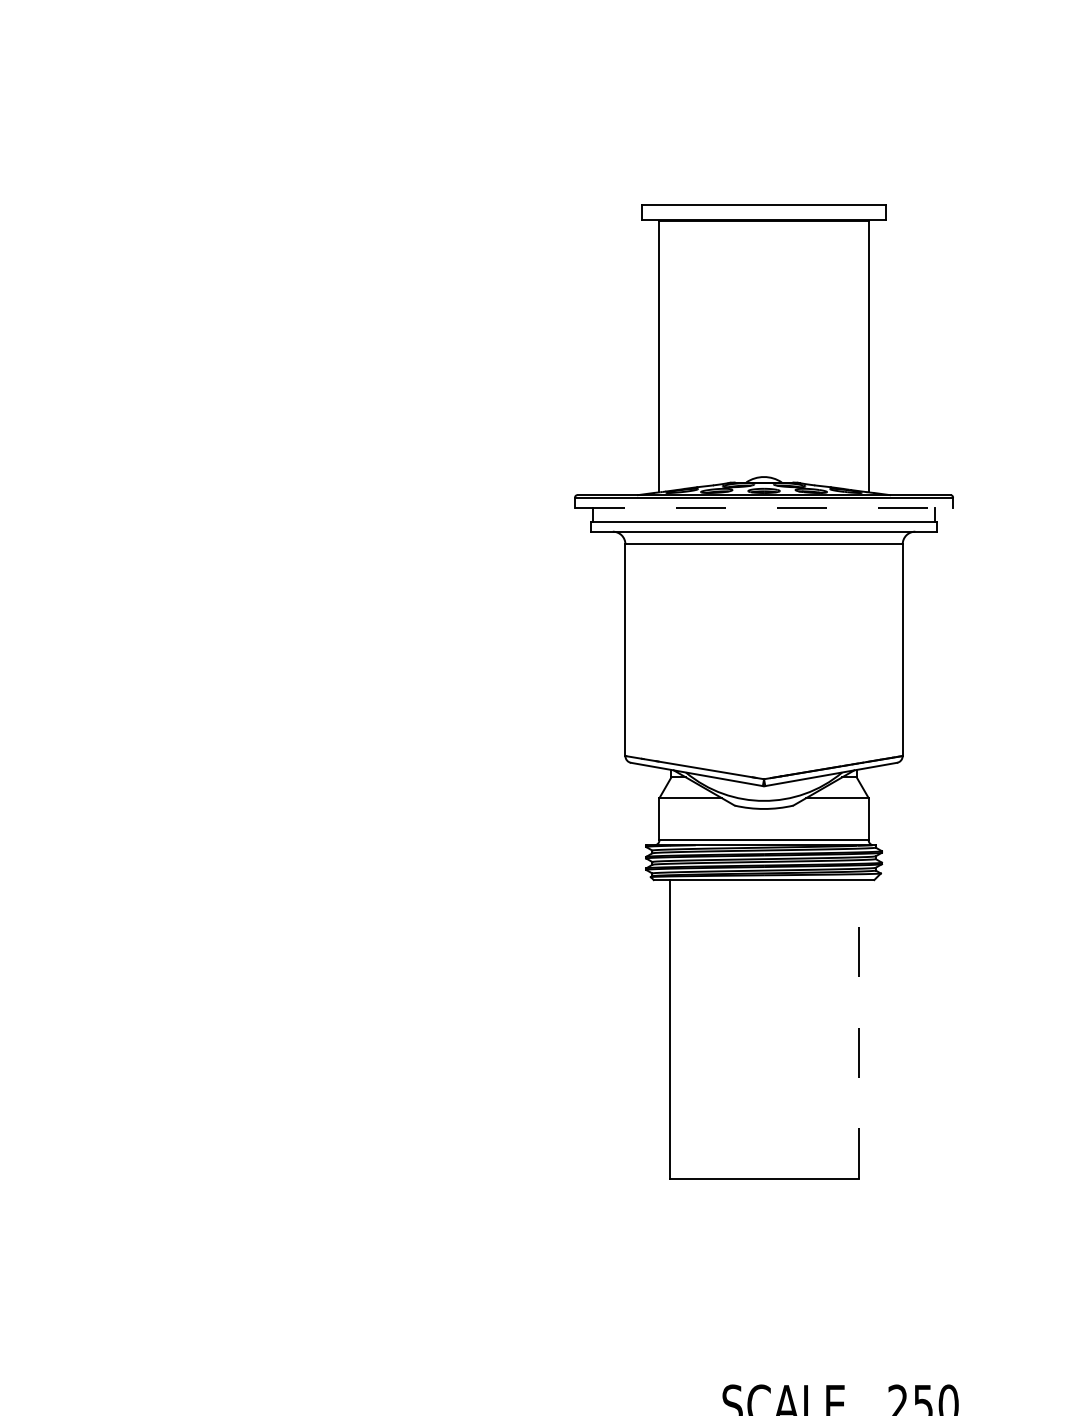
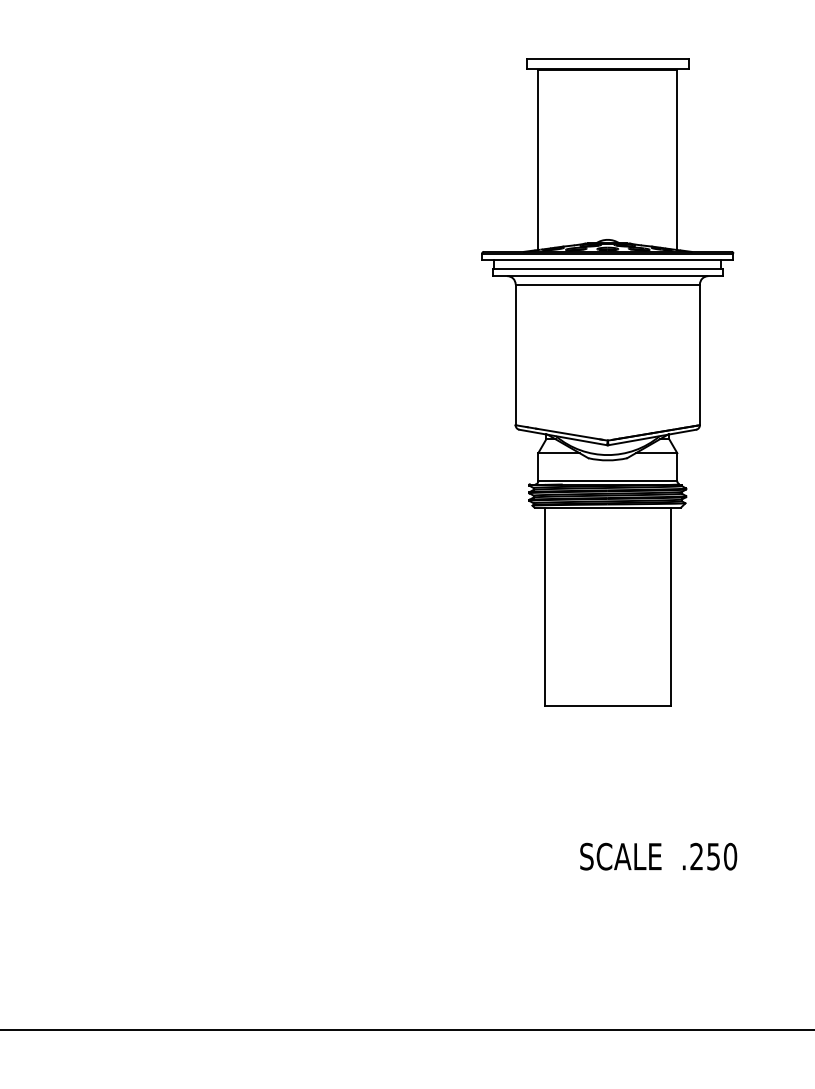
line: (763, 508) -> (607, 260), dashed -> solid
line: (858, 1028) -> (670, 606), dashed -> solid

